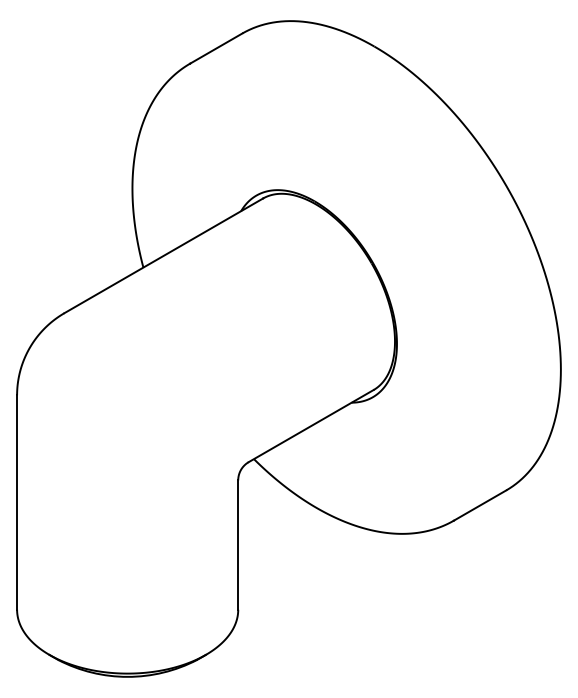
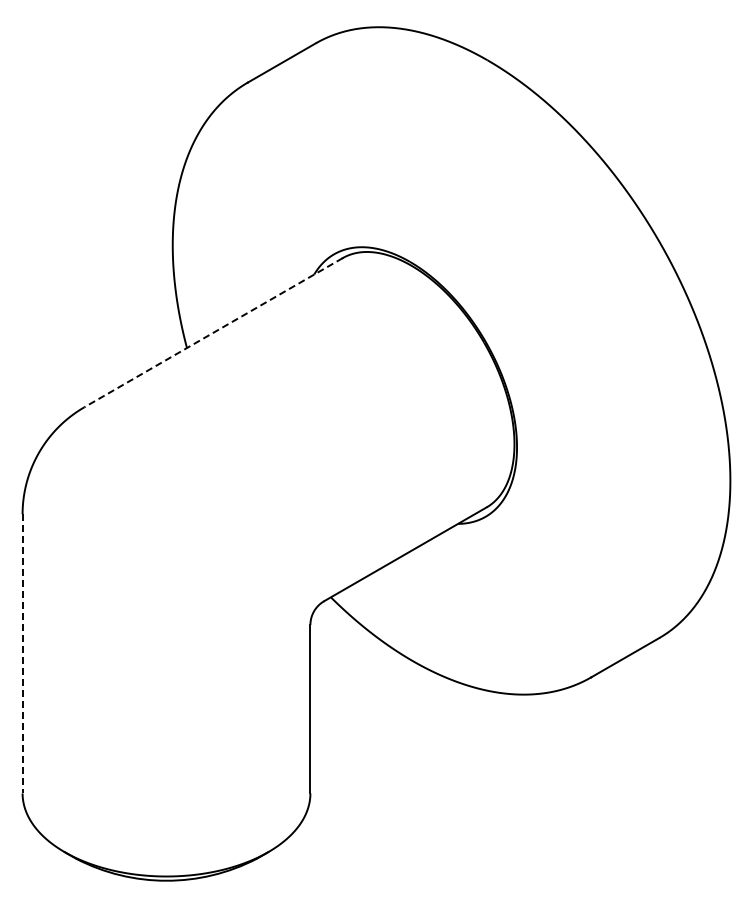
line: (163, 255) -> (213, 332), solid -> dashed
line: (17, 502) -> (22, 653), solid -> dashed

